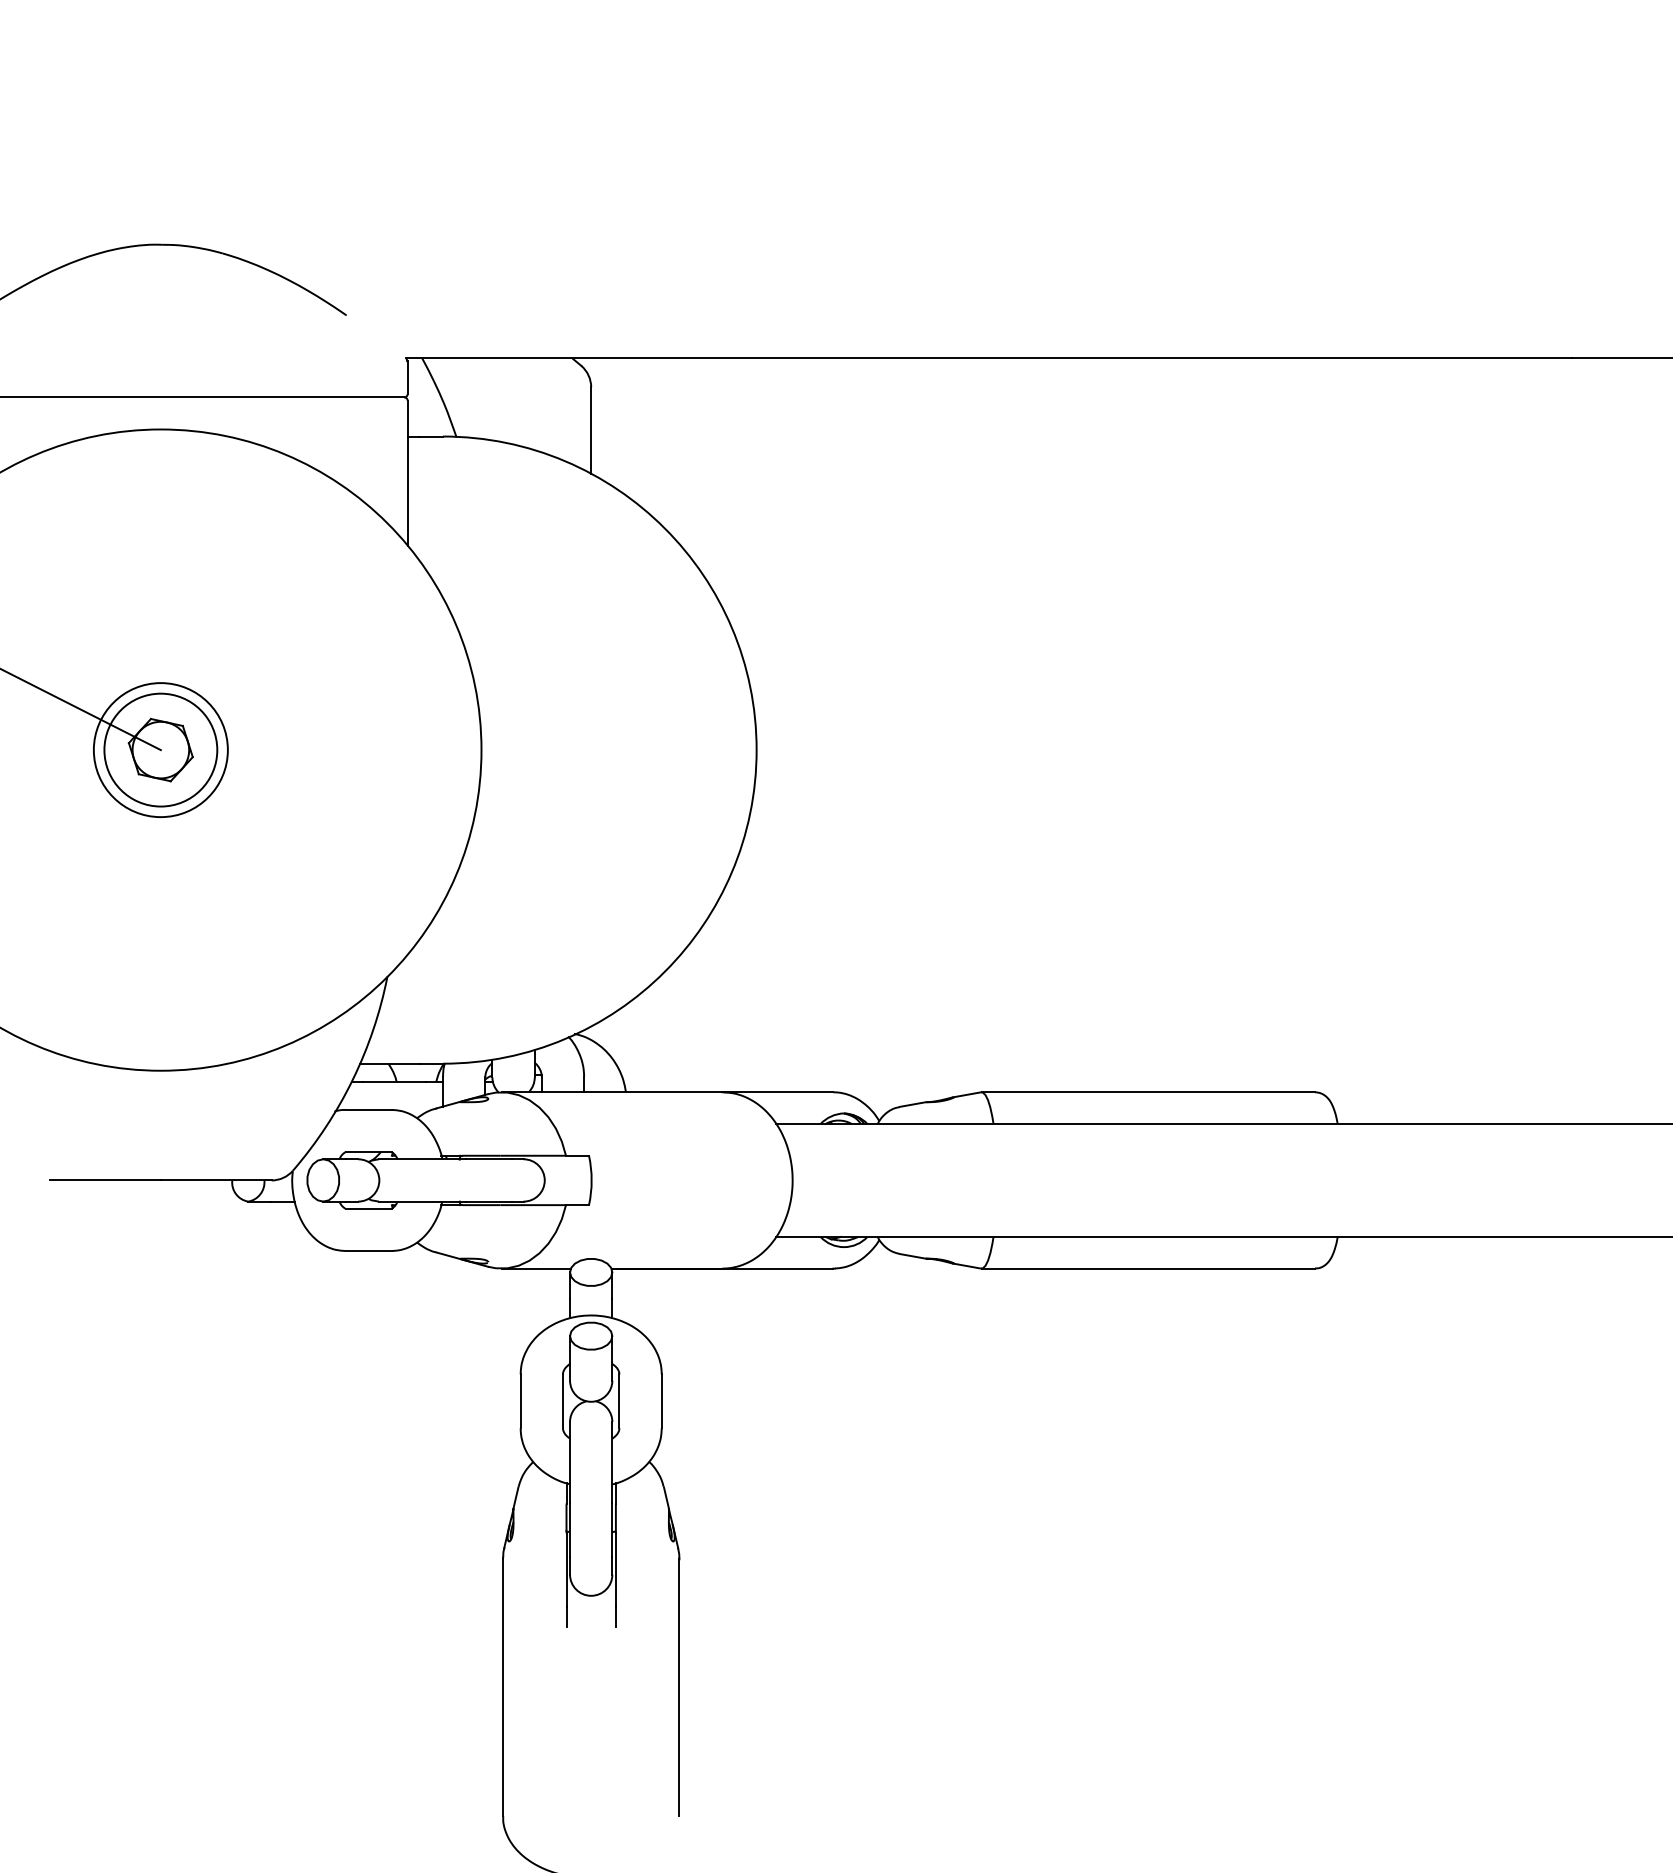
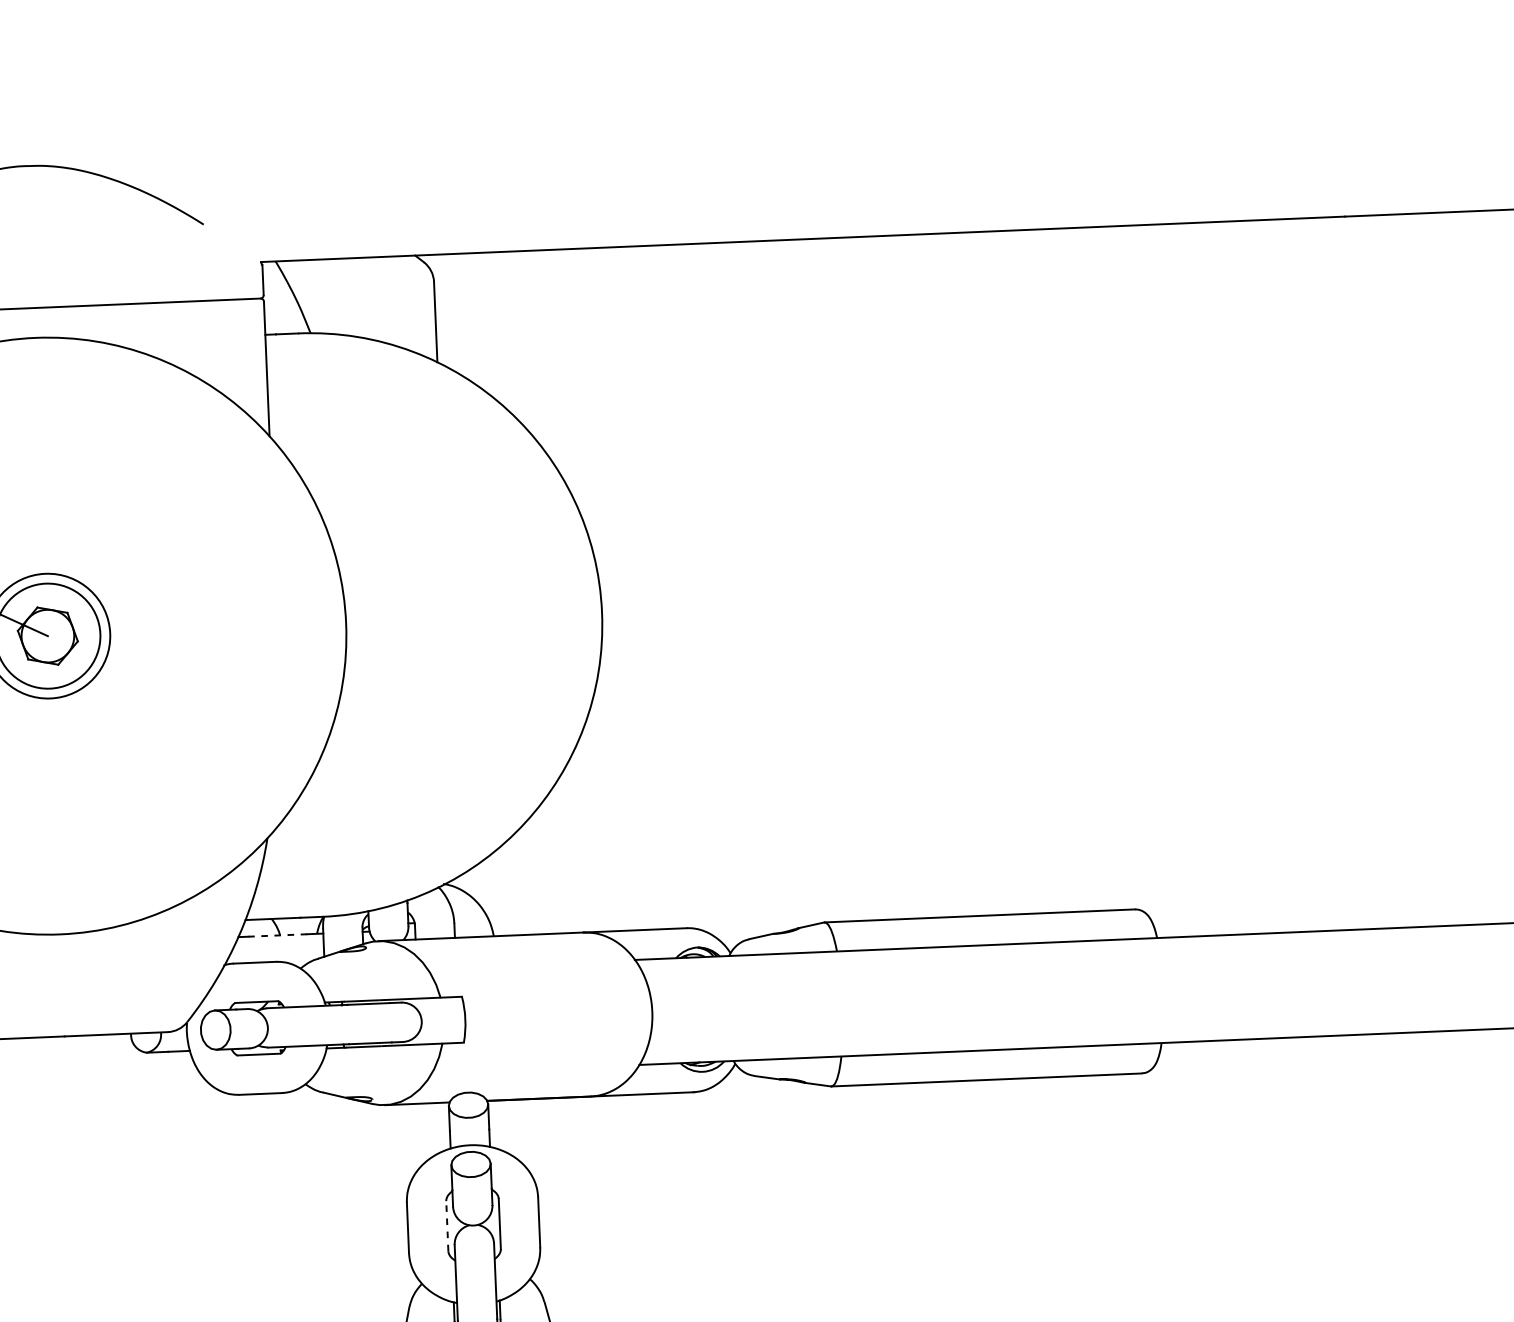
line: (394, 1081) -> (278, 935), solid -> dashed
line: (562, 1401) -> (446, 1226), solid -> dashed

